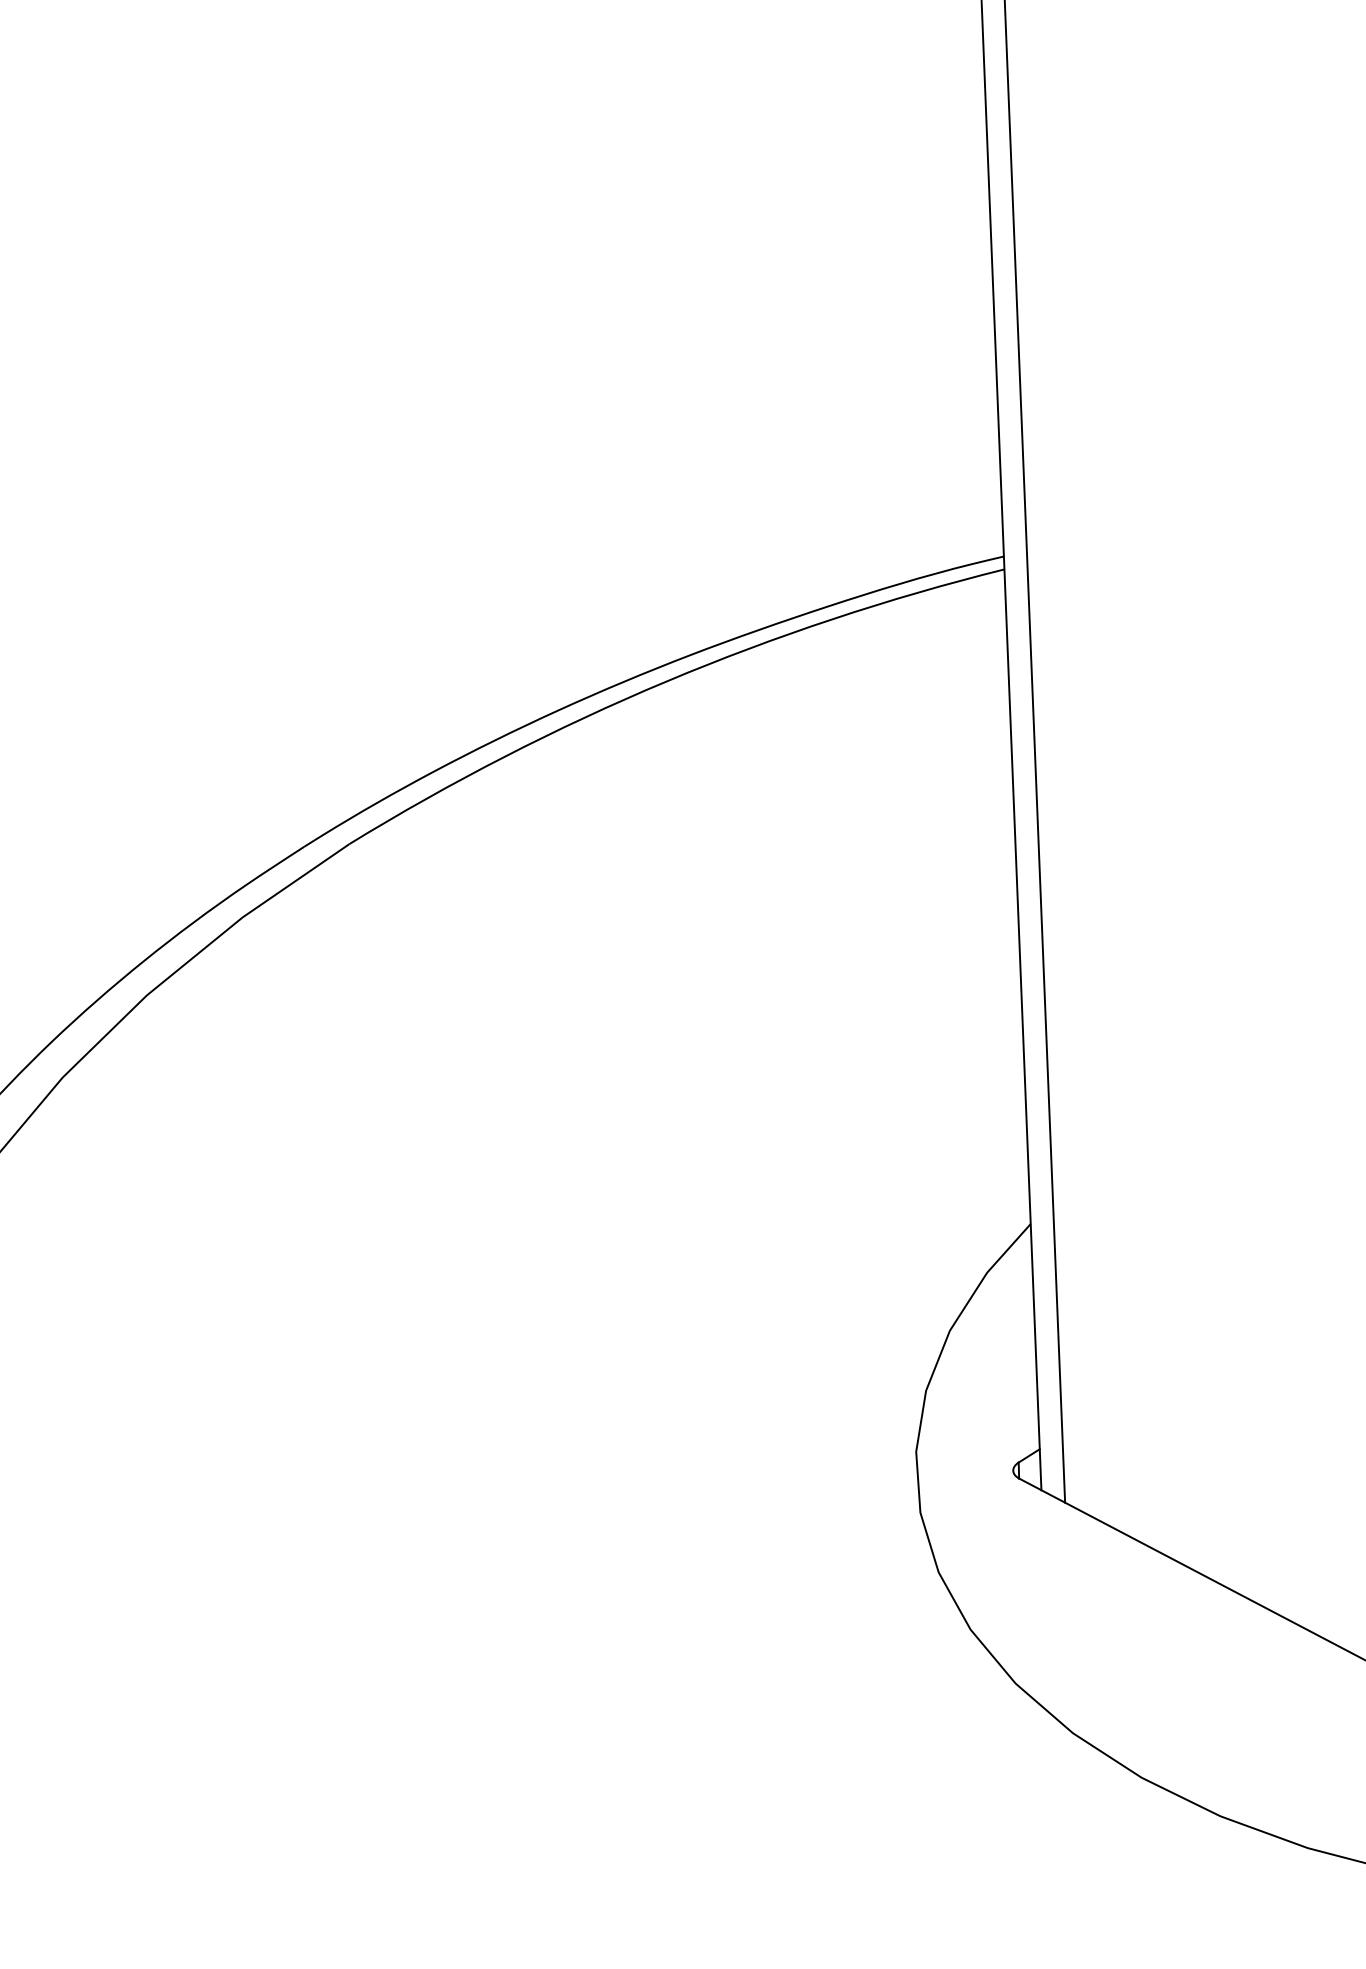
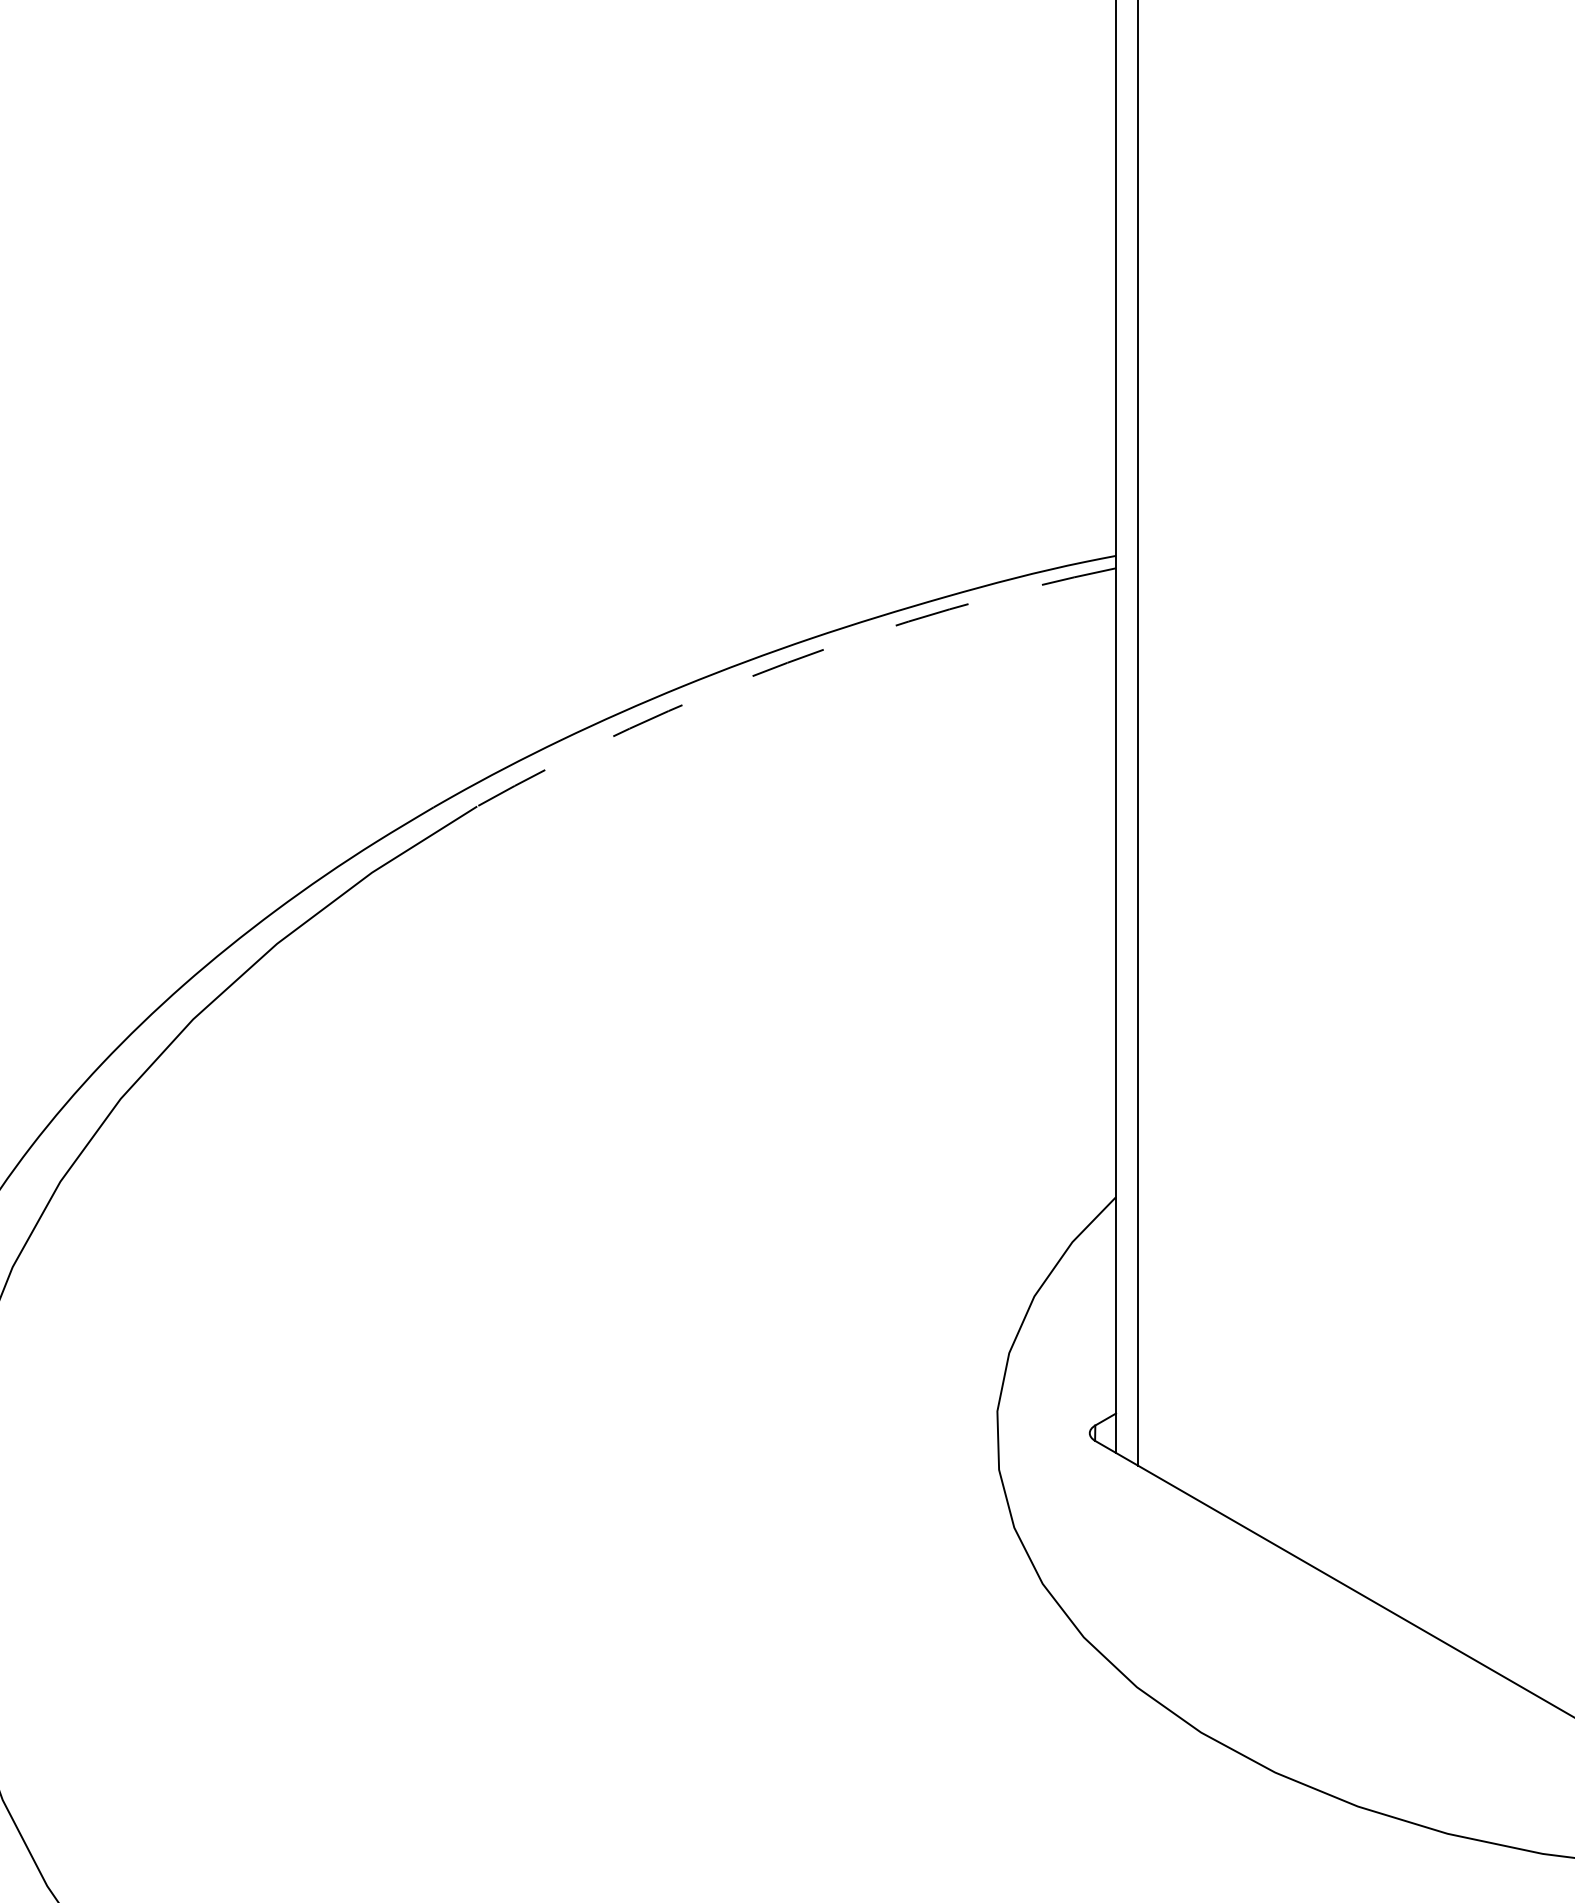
arc: (666, 681) -> (787, 662), solid -> dashed

